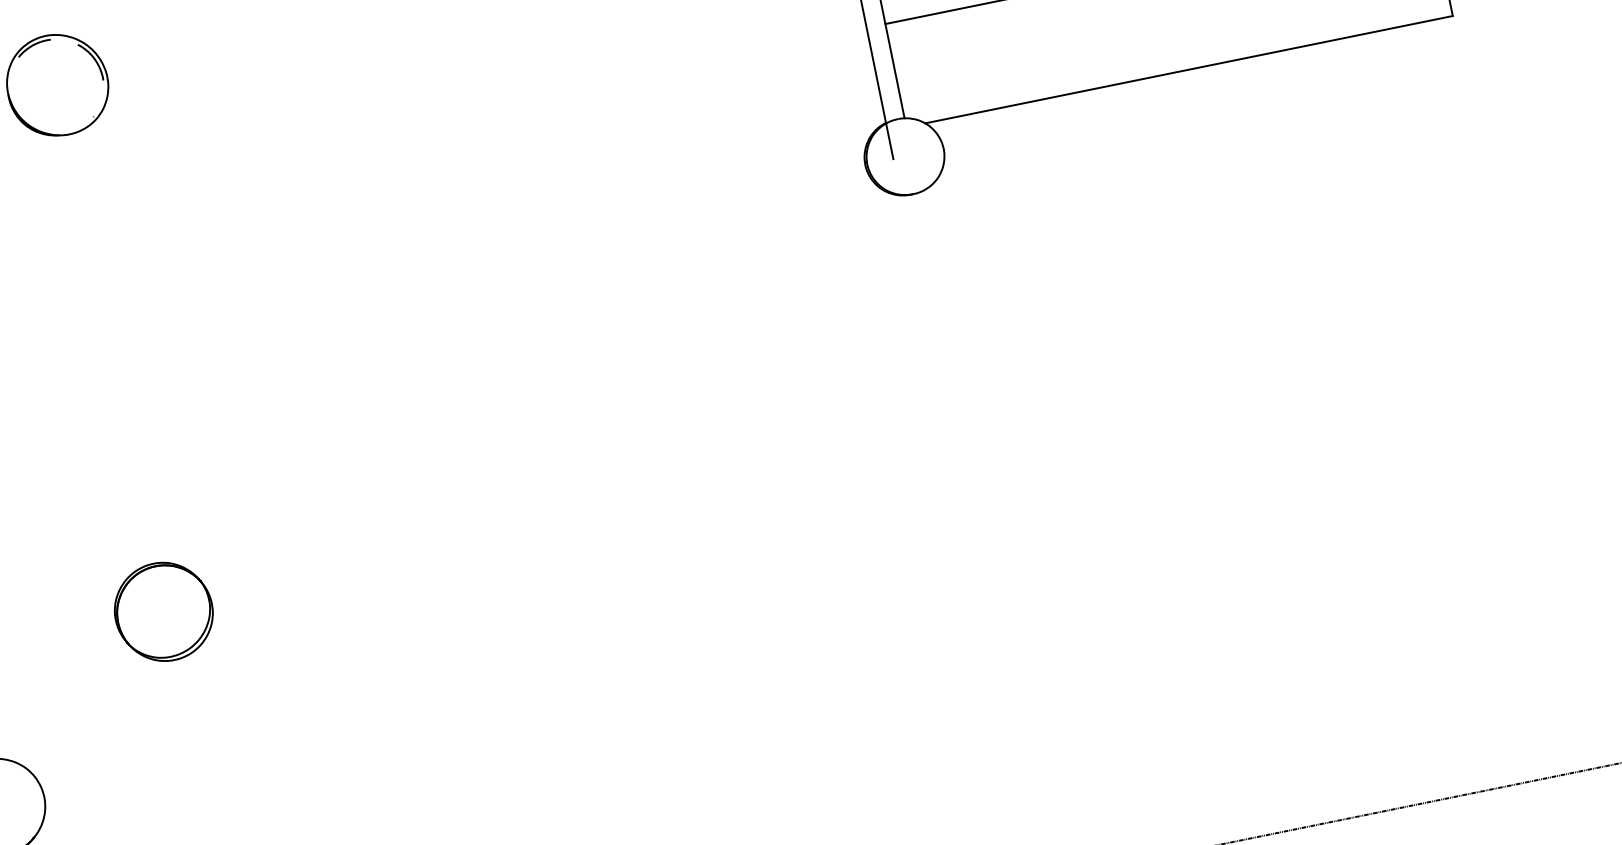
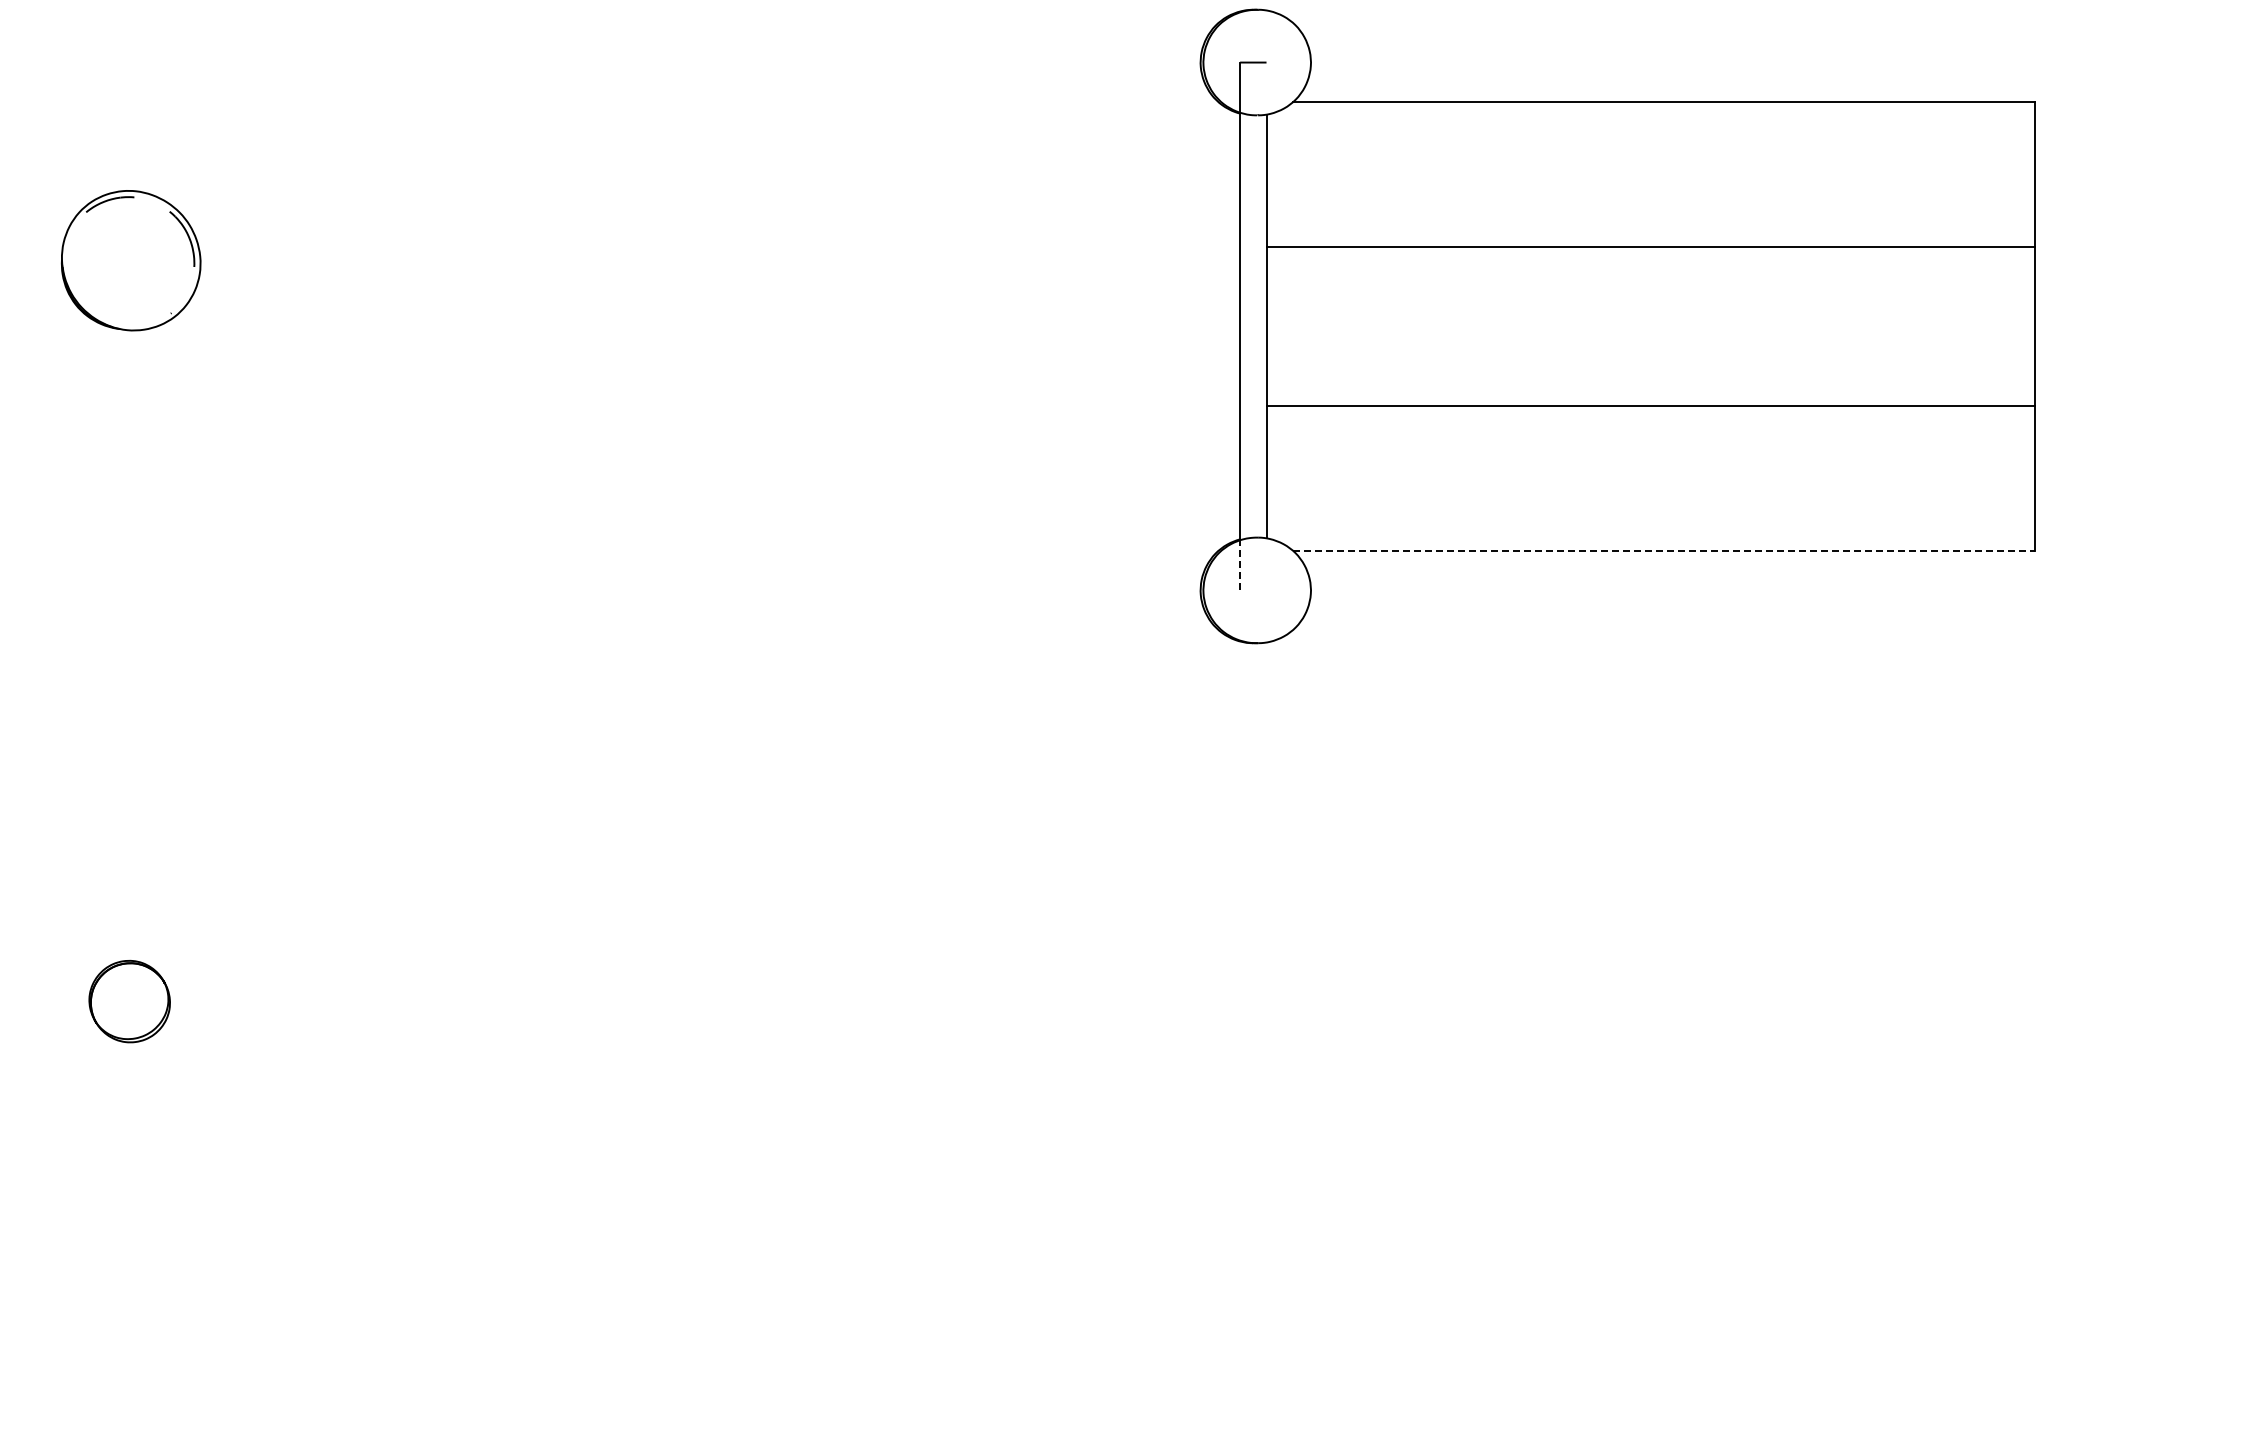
line: (1189, 69) -> (1664, 550), solid -> dashed
line: (890, 141) -> (1240, 565), solid -> dashed
part: (163, 611) -> (129, 1001), size x0.6

